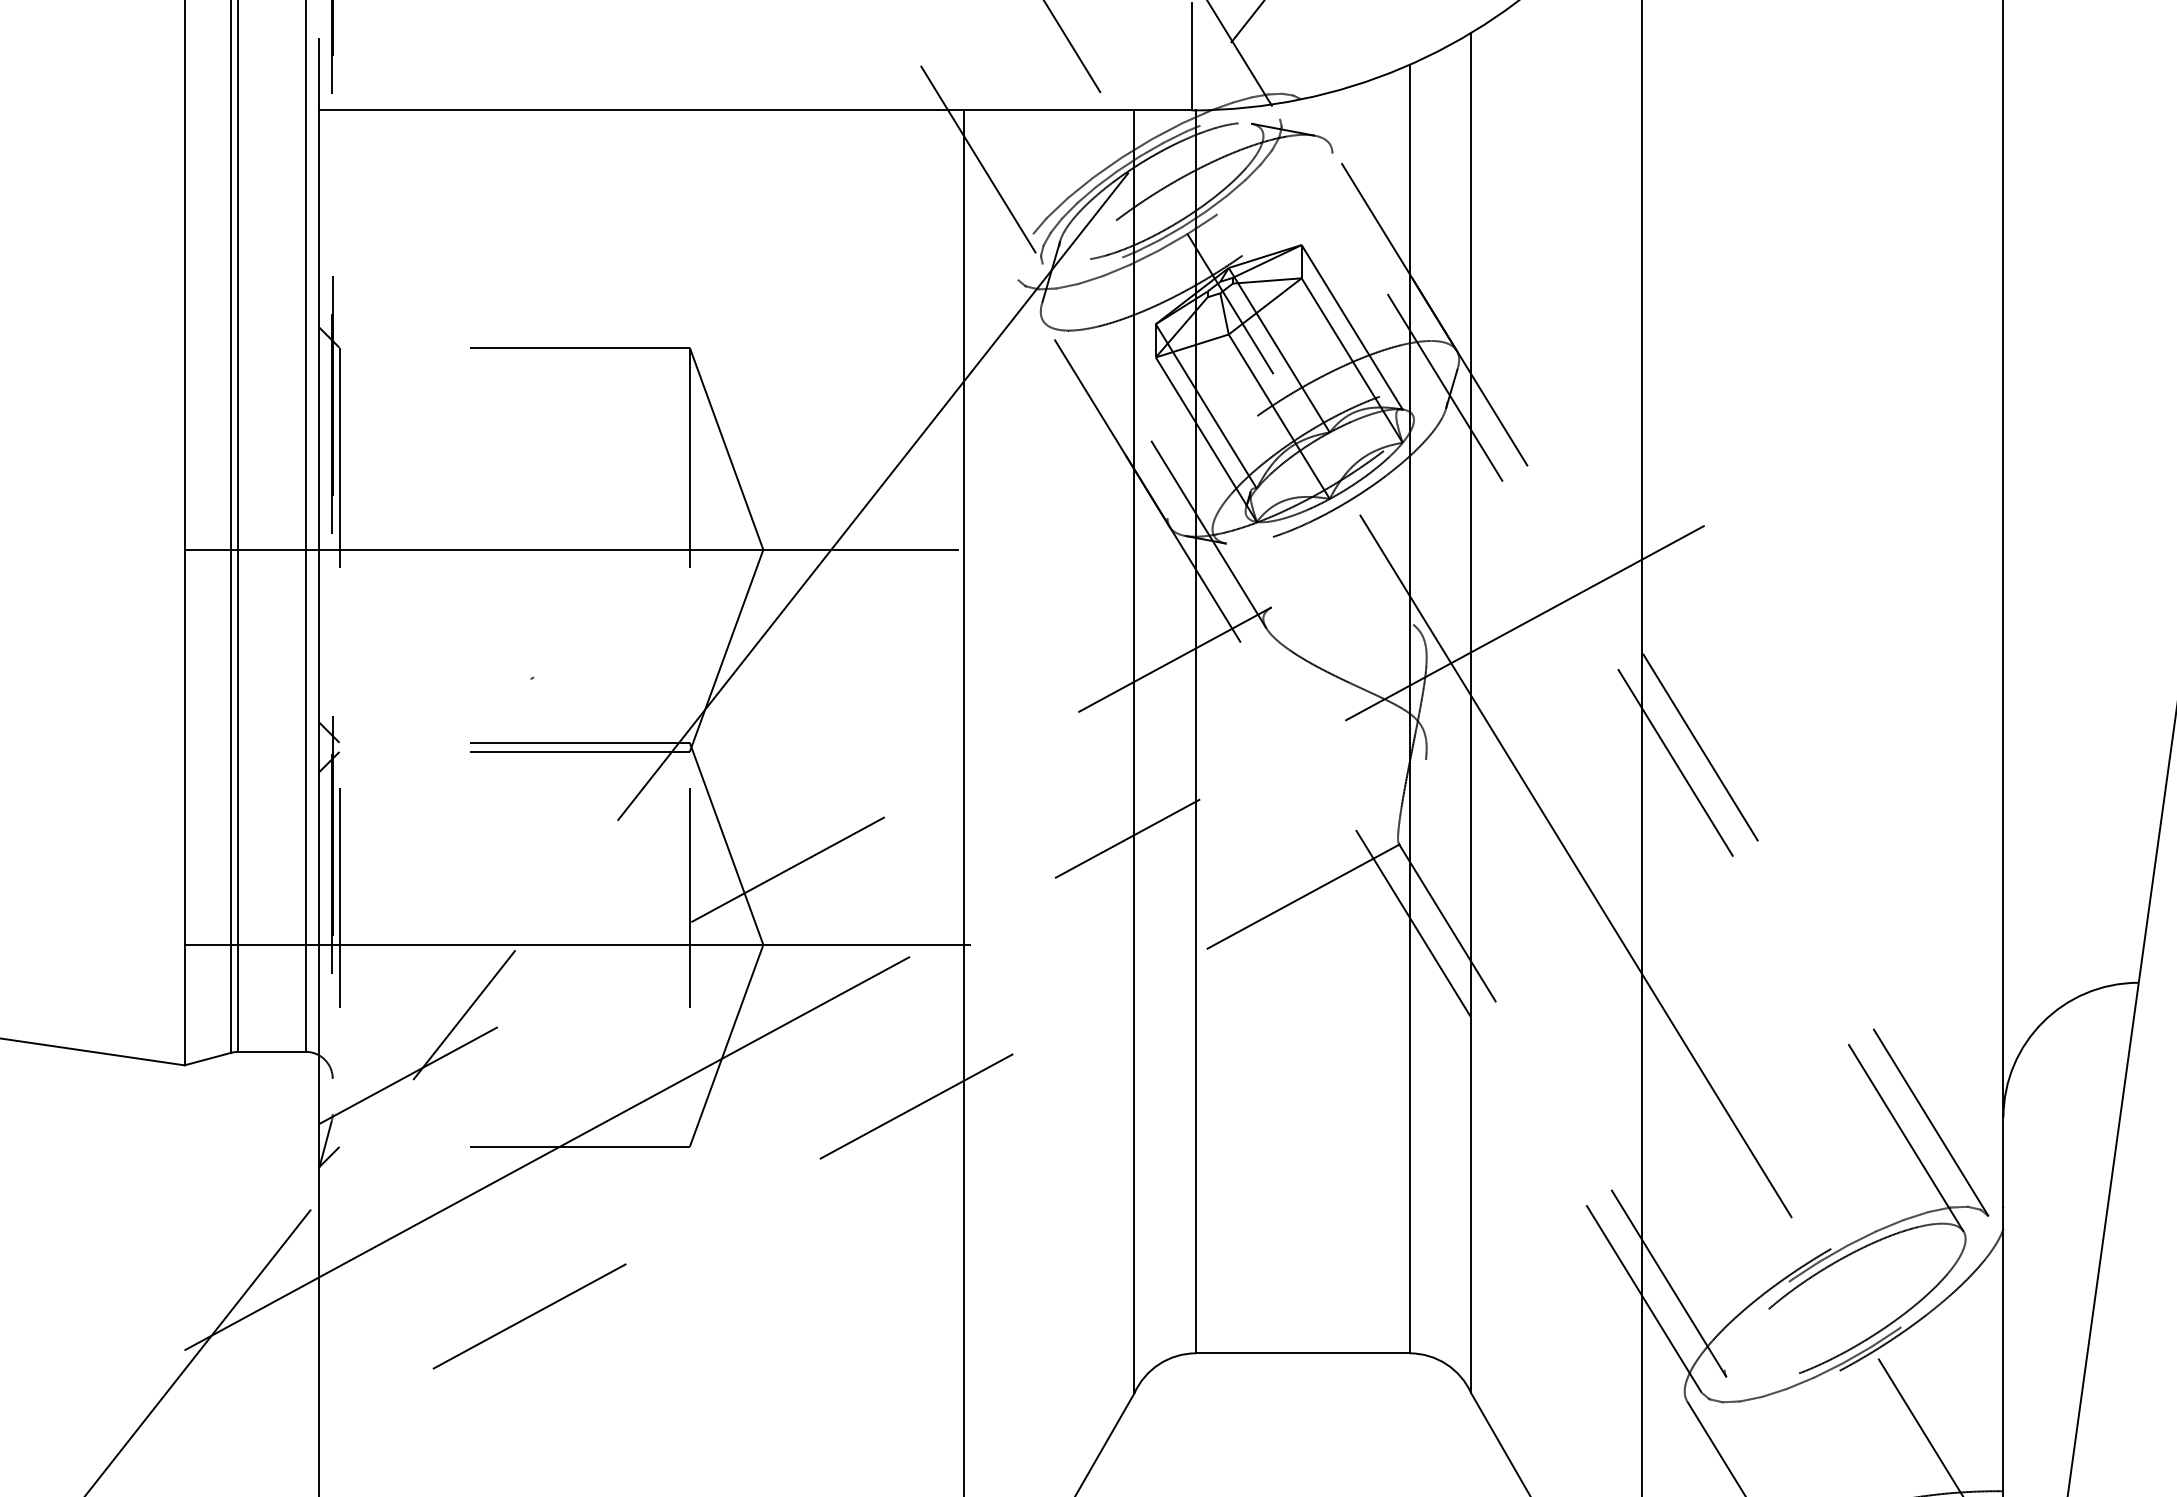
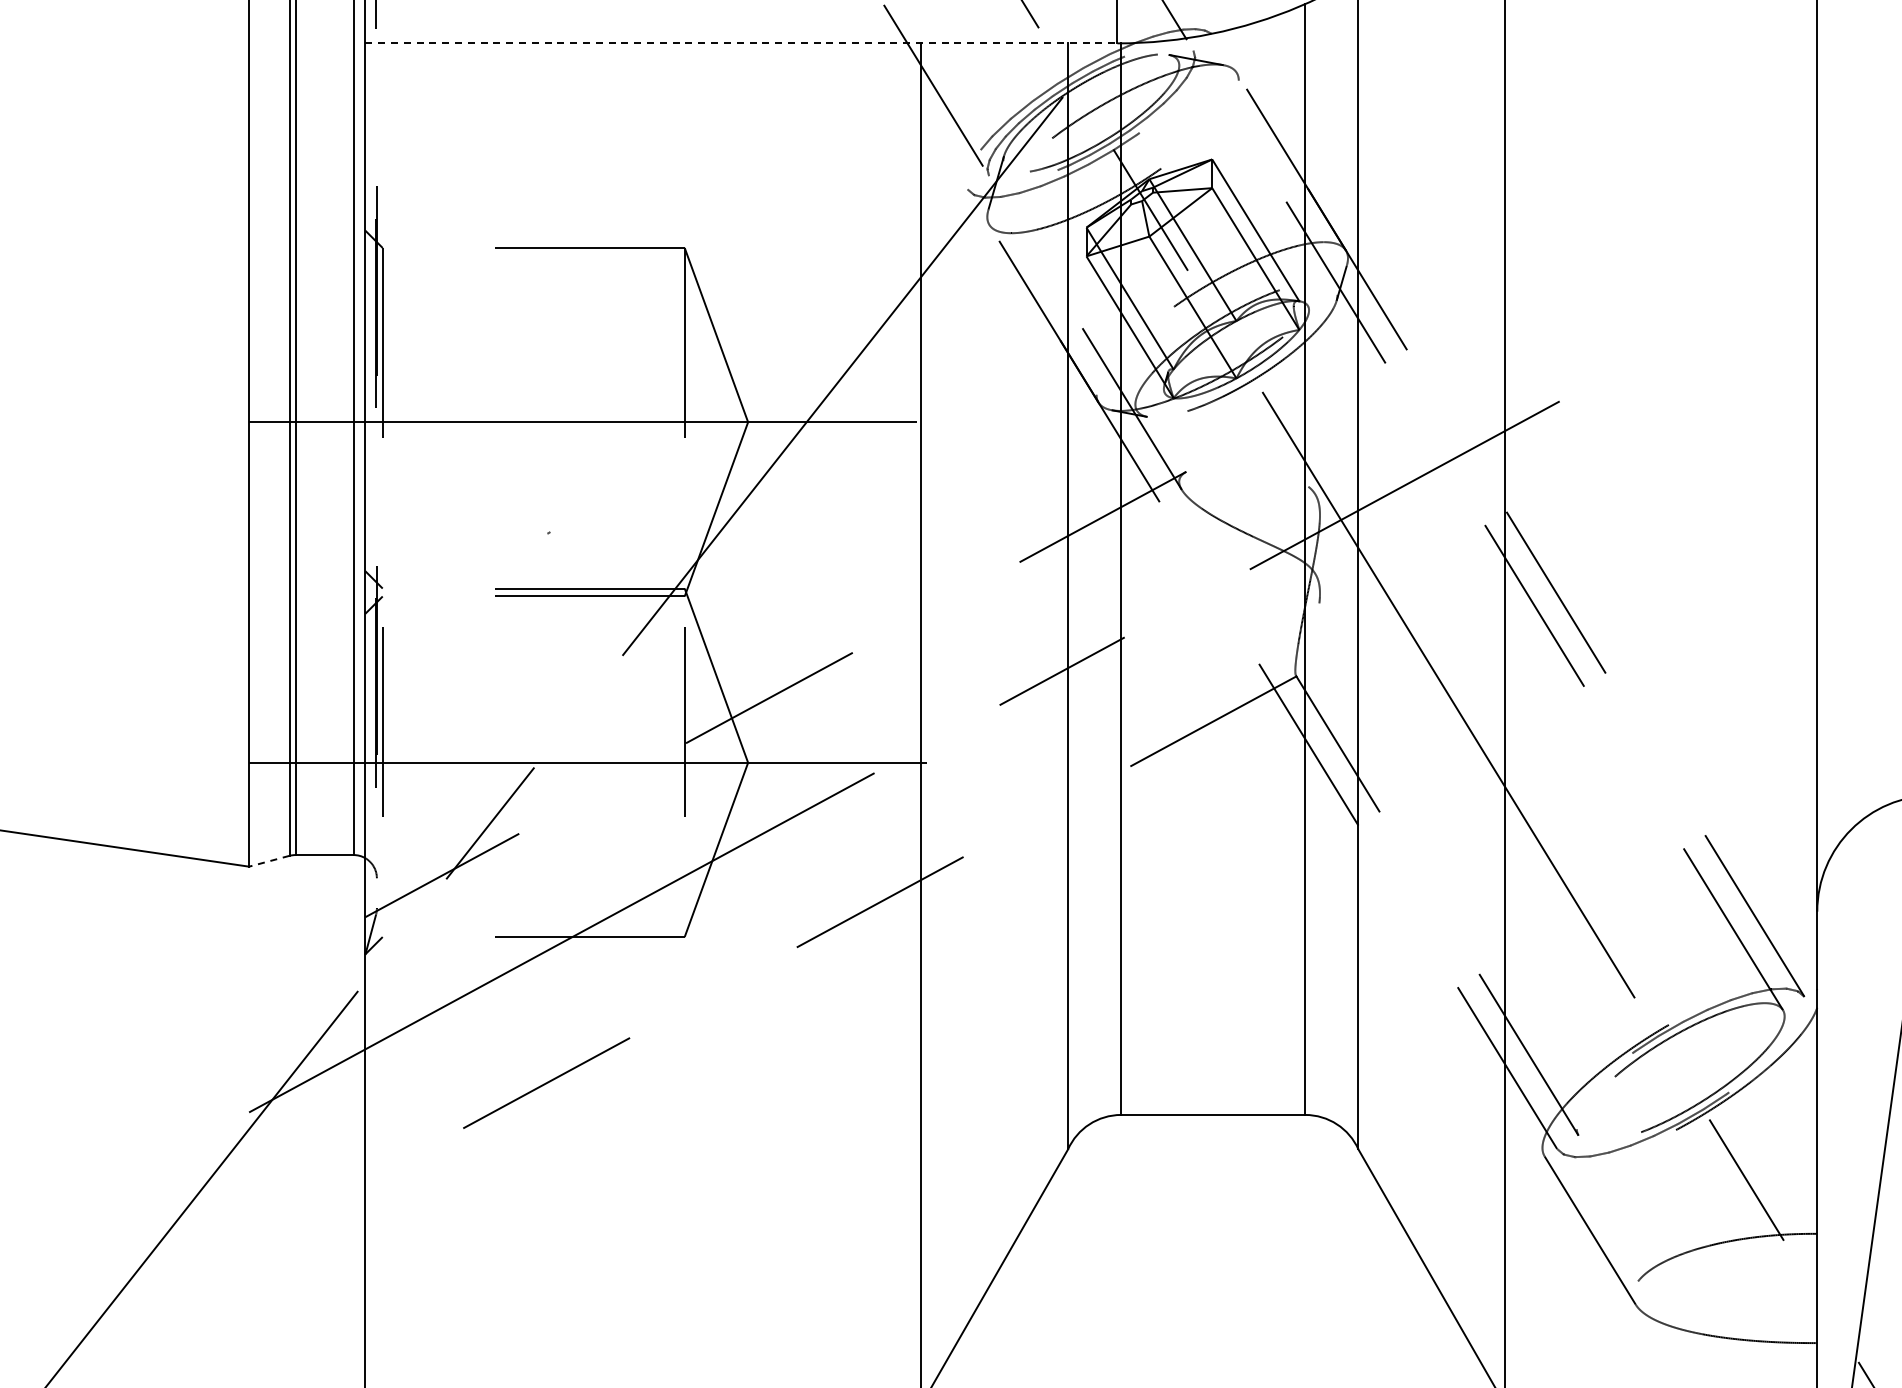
line: (755, 110) -> (741, 43), solid -> dashed
line: (208, 1059) -> (269, 861), solid -> dashed

